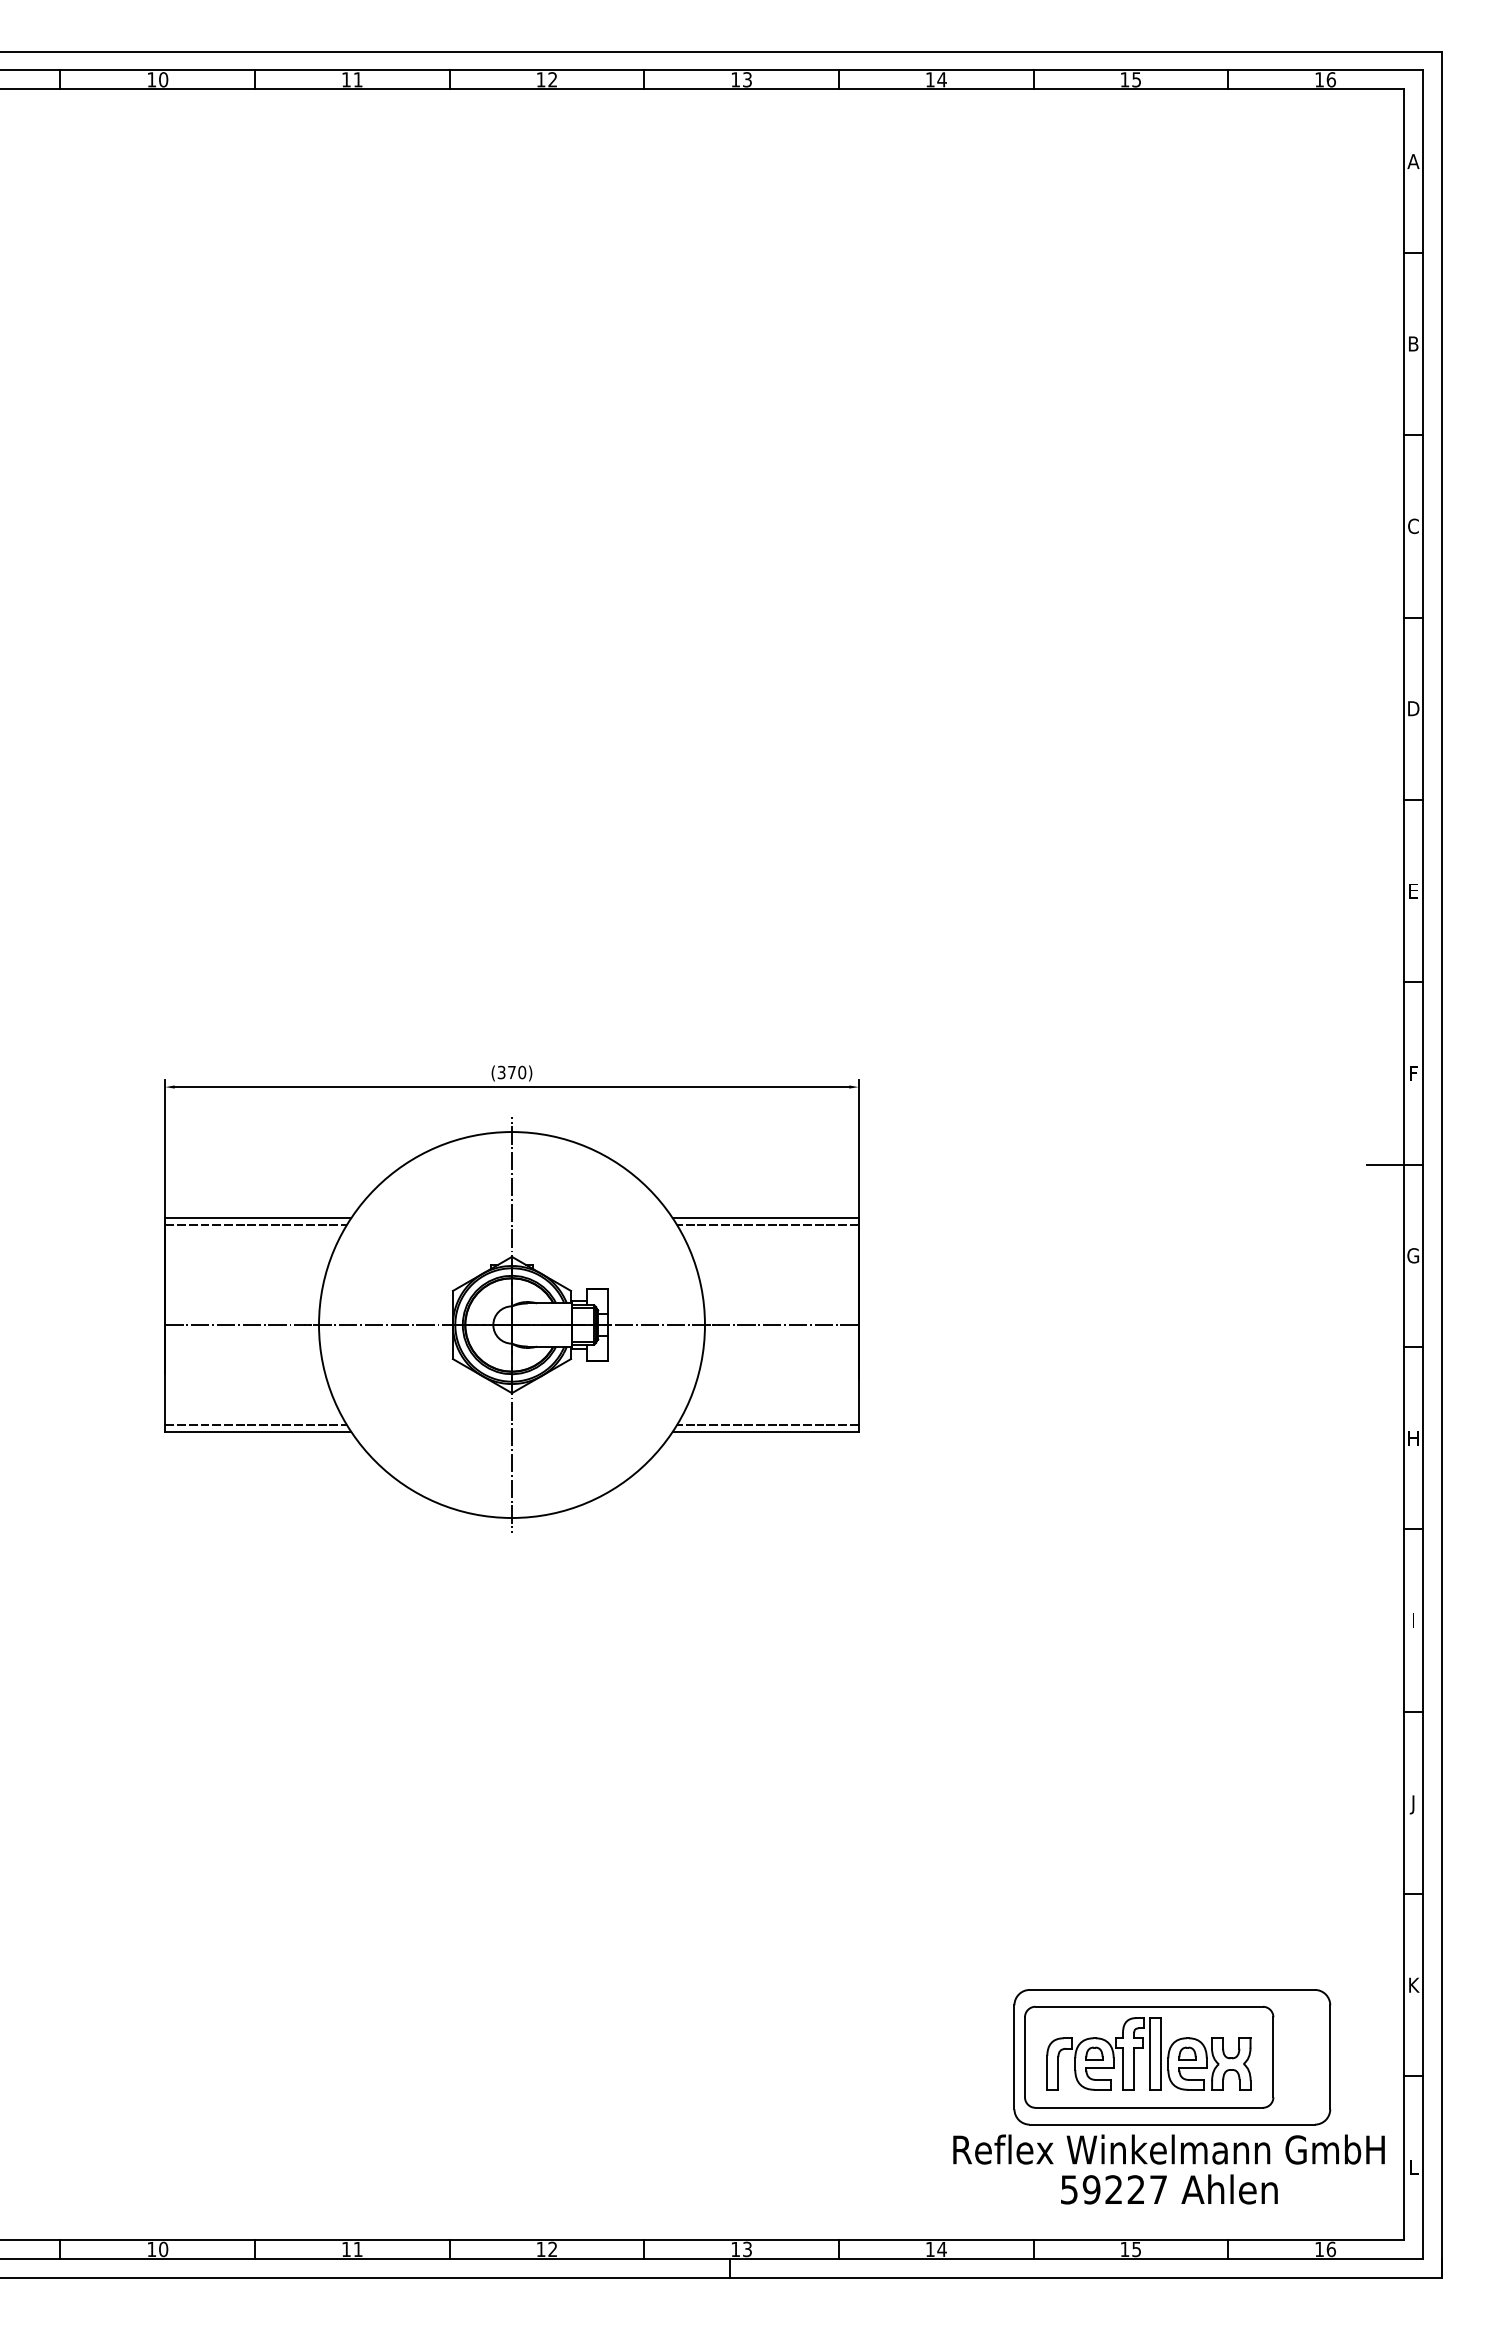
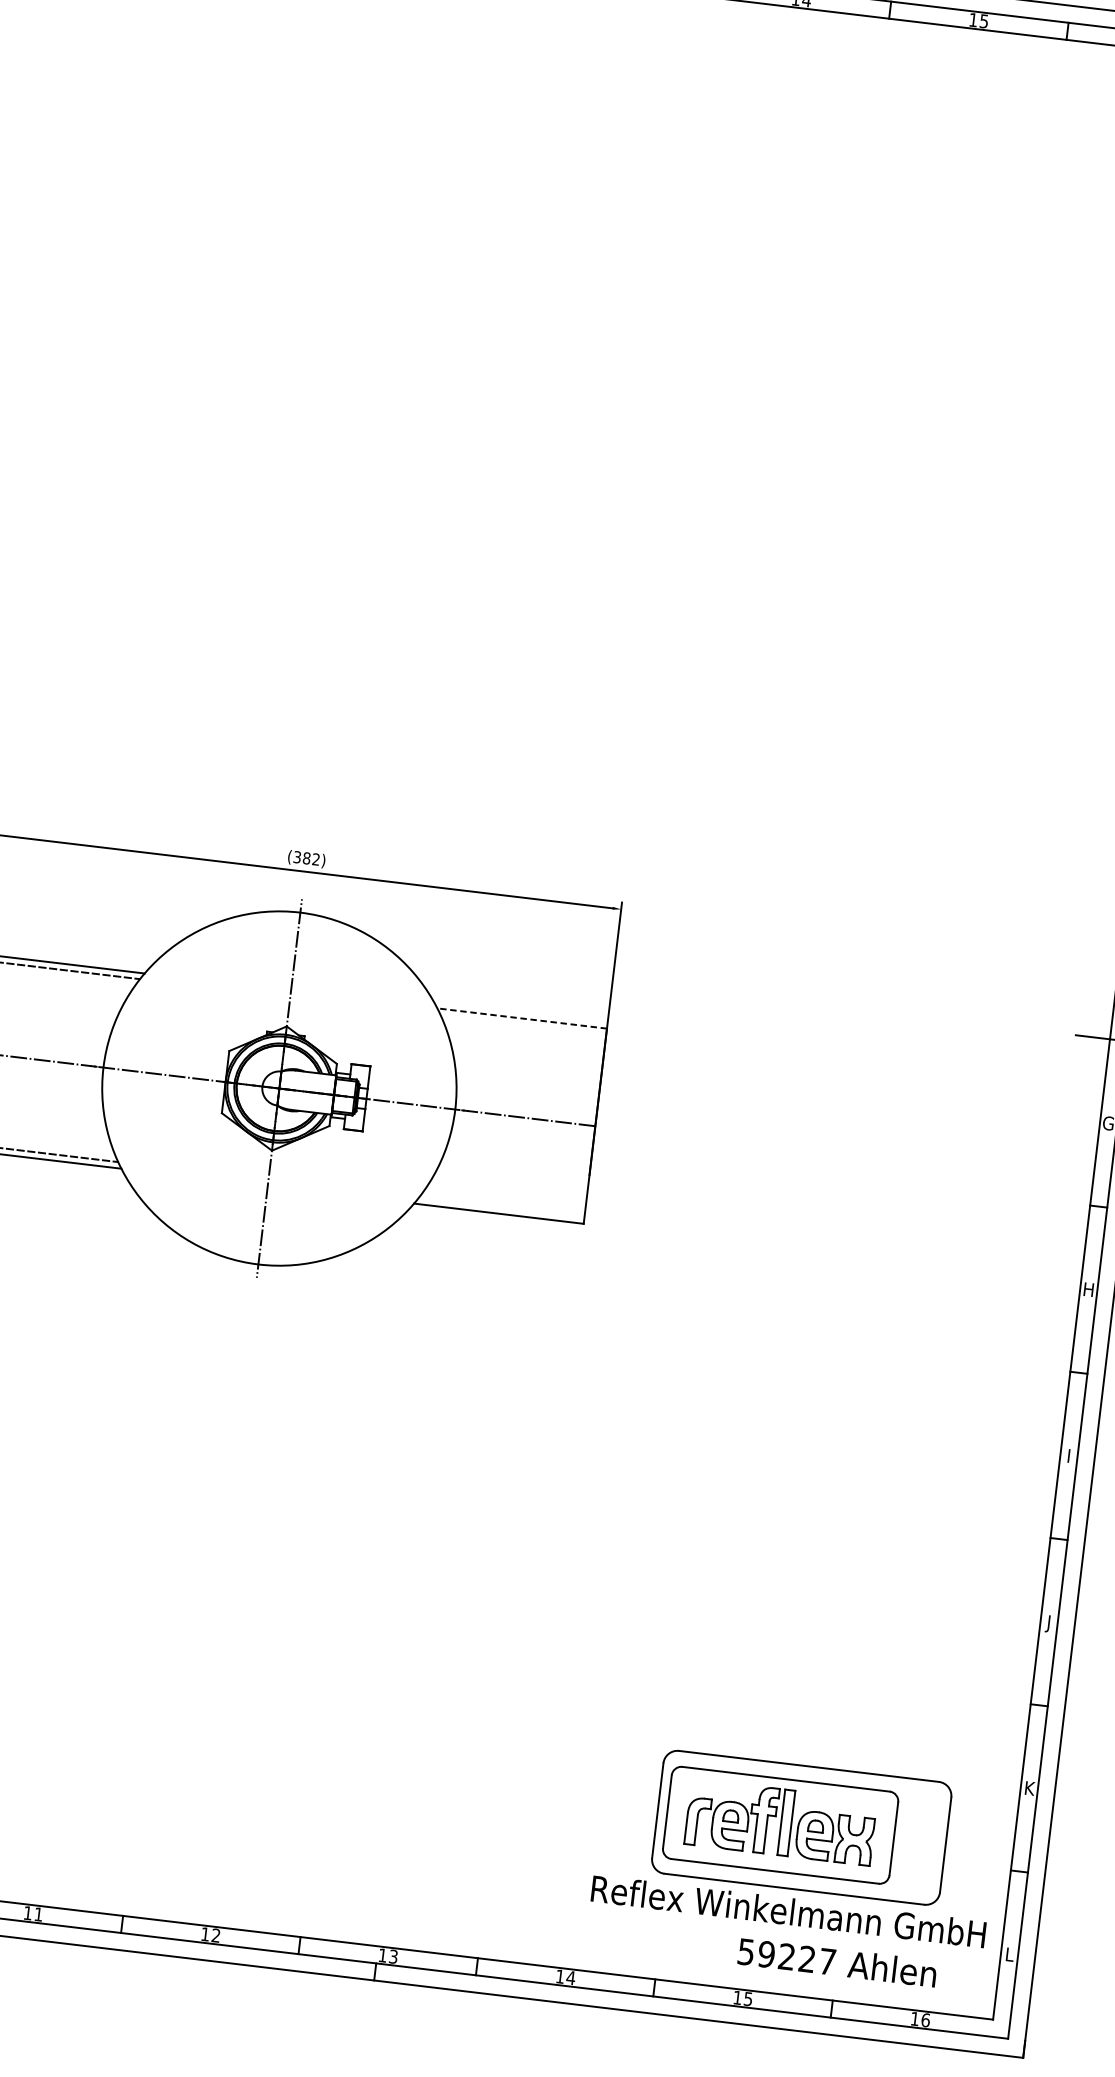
text: (517, 1072) -> (311, 858), (370) -> (382)
line: (765, 1217) -> (522, 1018), solid -> dashed
line: (767, 1224) -> (523, 1024), removed
line: (767, 1425) -> (501, 1207), removed
text: (1169, 2189) -> (837, 1962), moved

